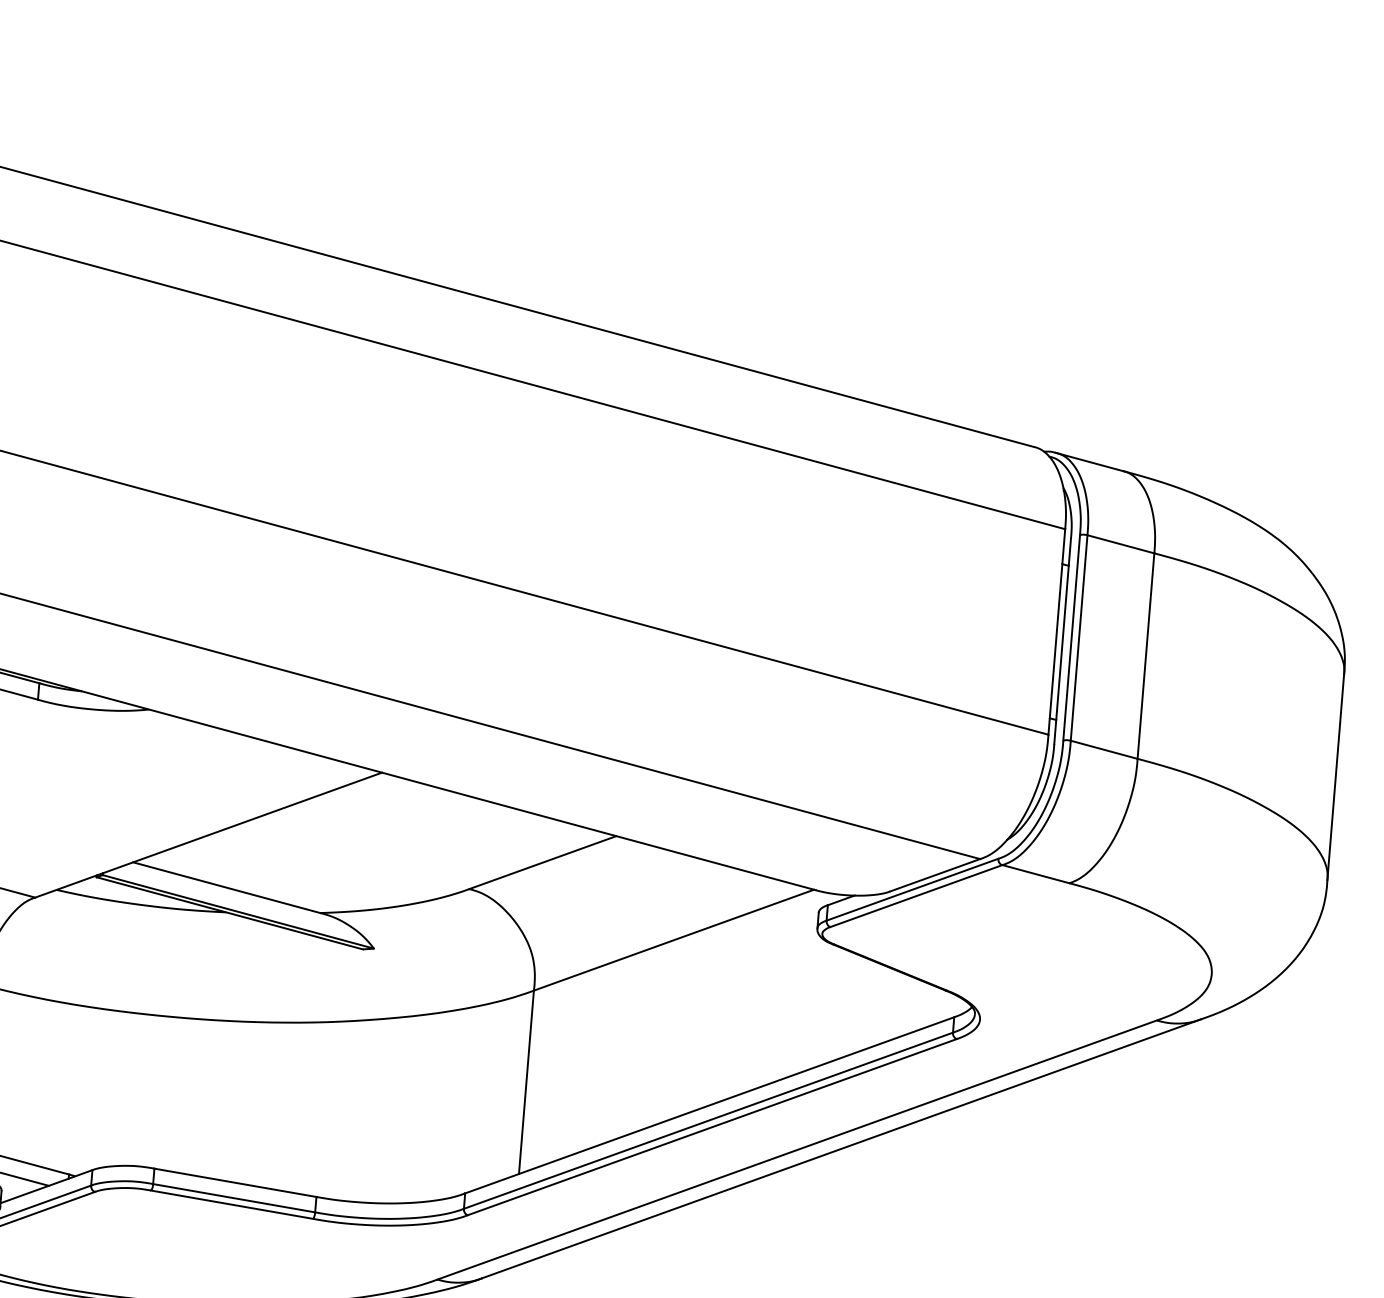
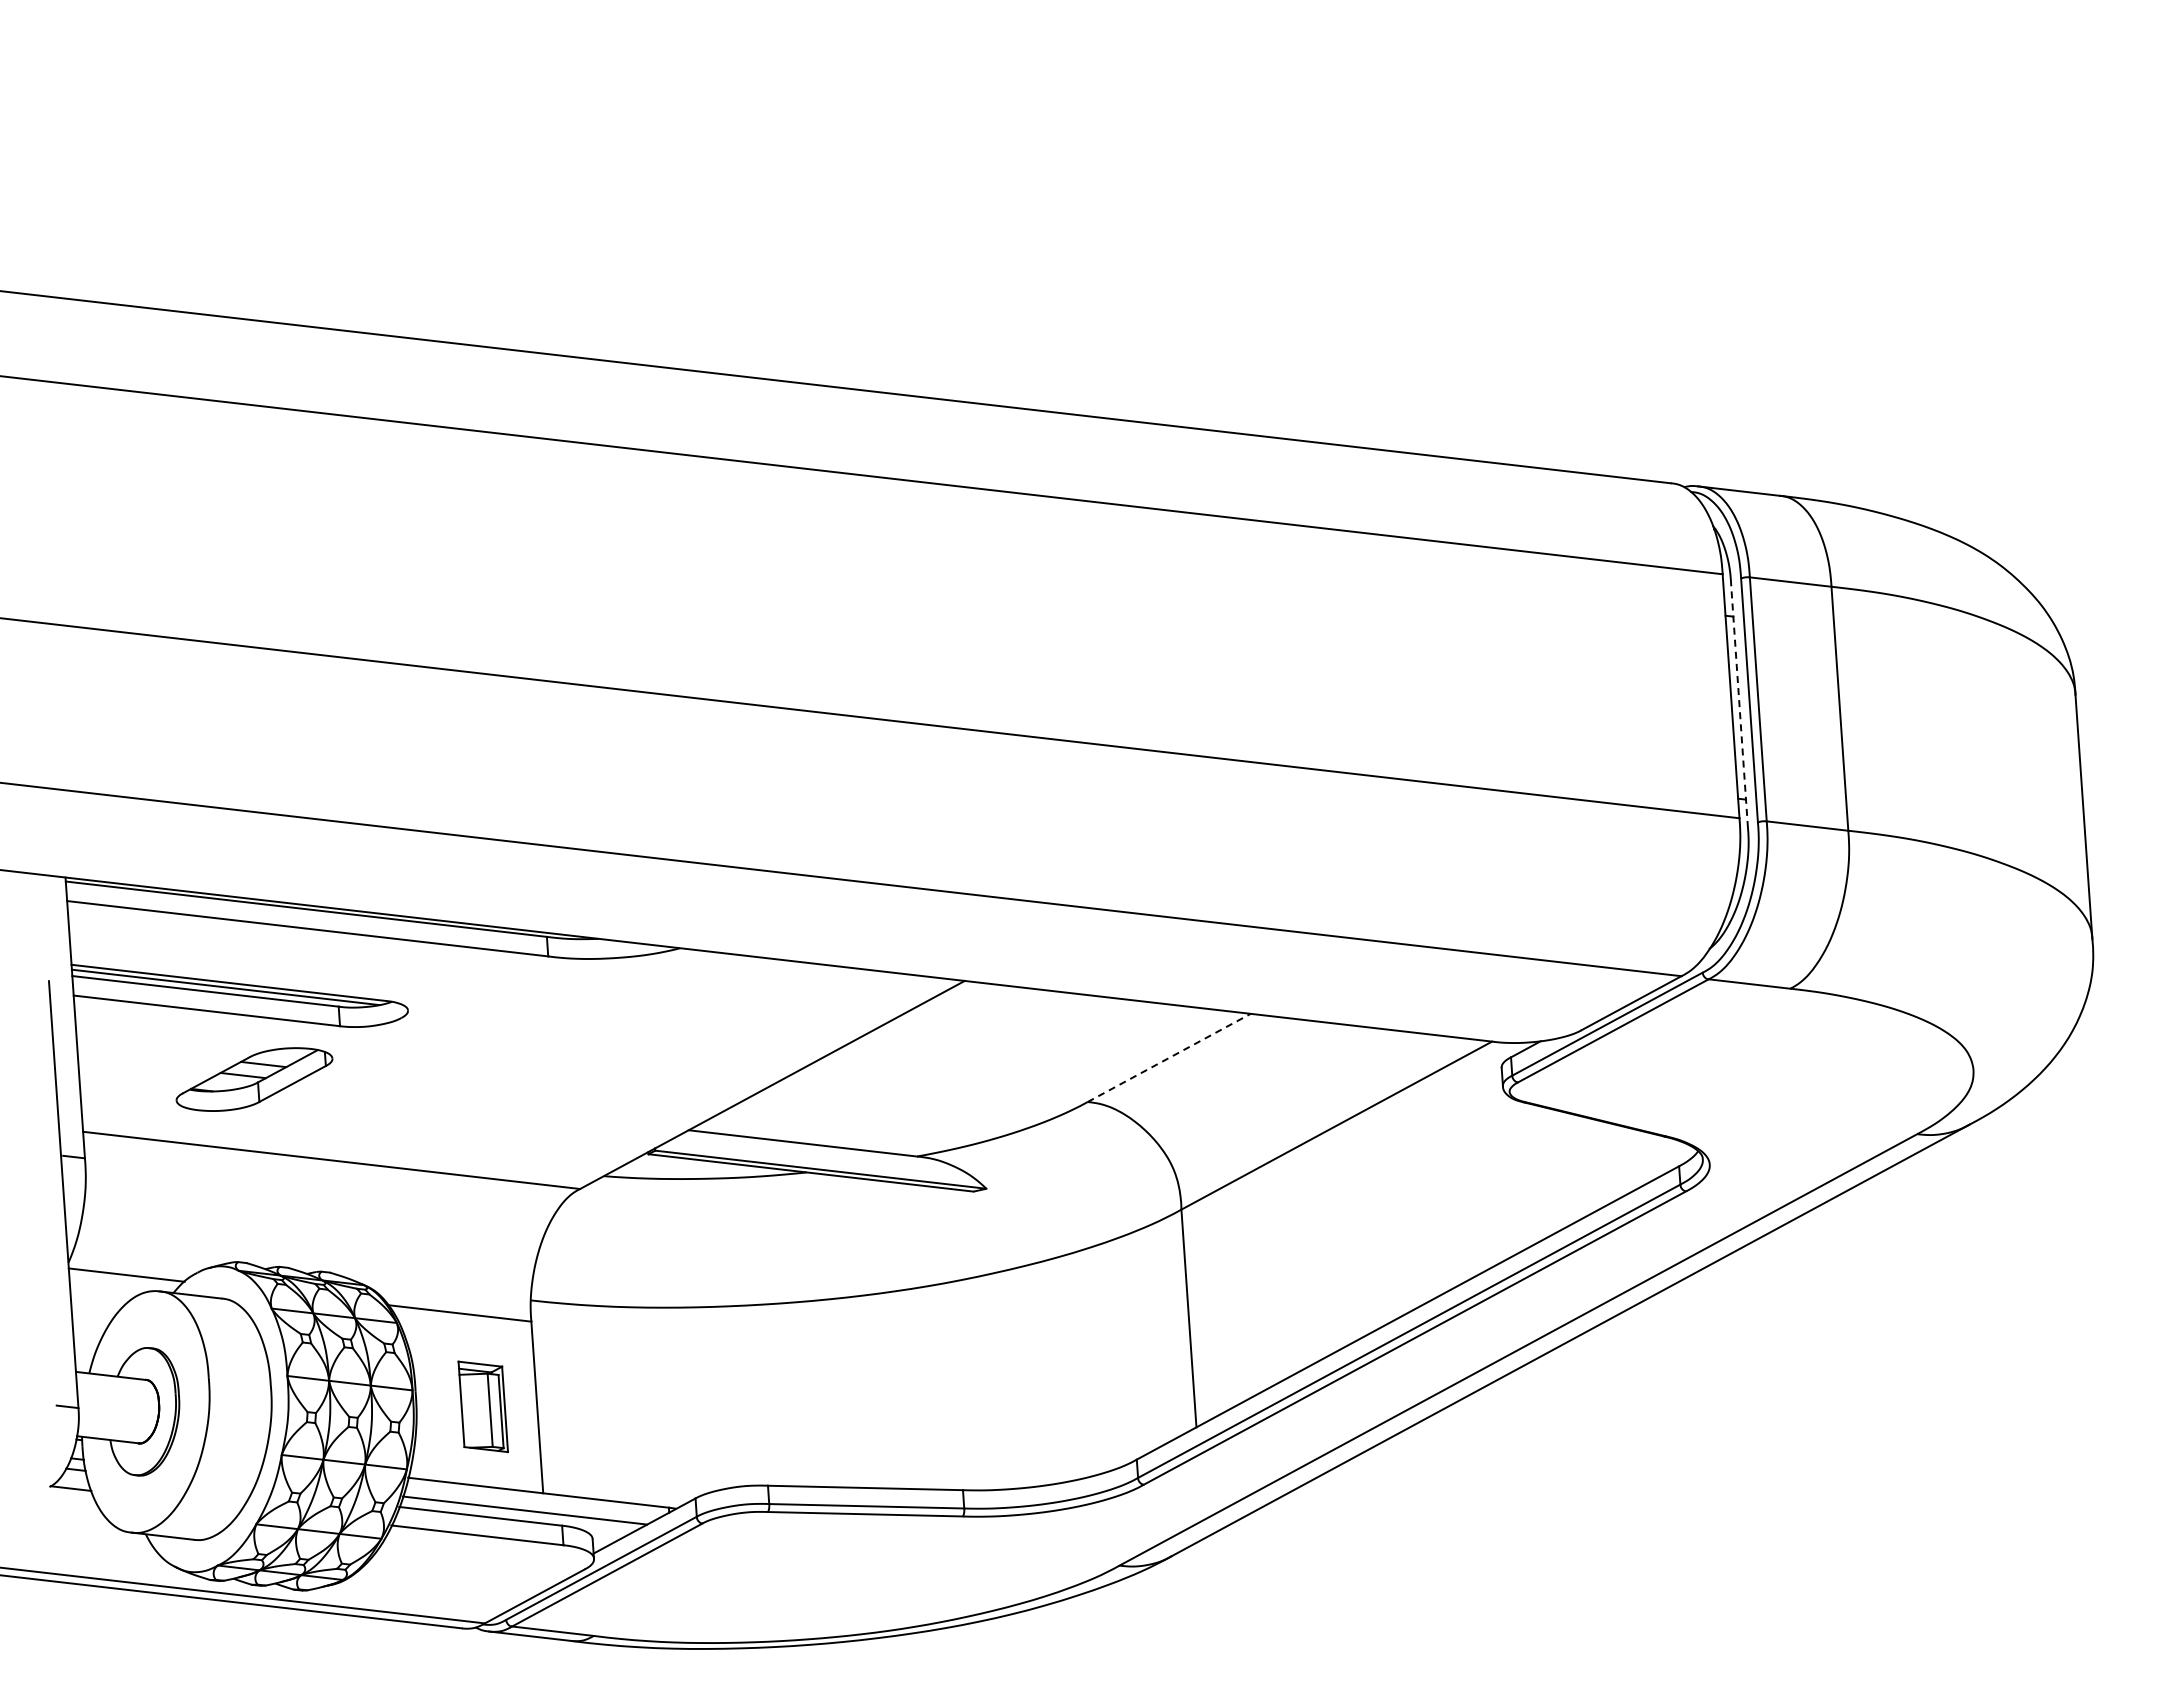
line: (1062, 640) -> (1739, 705), solid -> dashed
line: (543, 862) -> (1169, 1057), solid -> dashed

